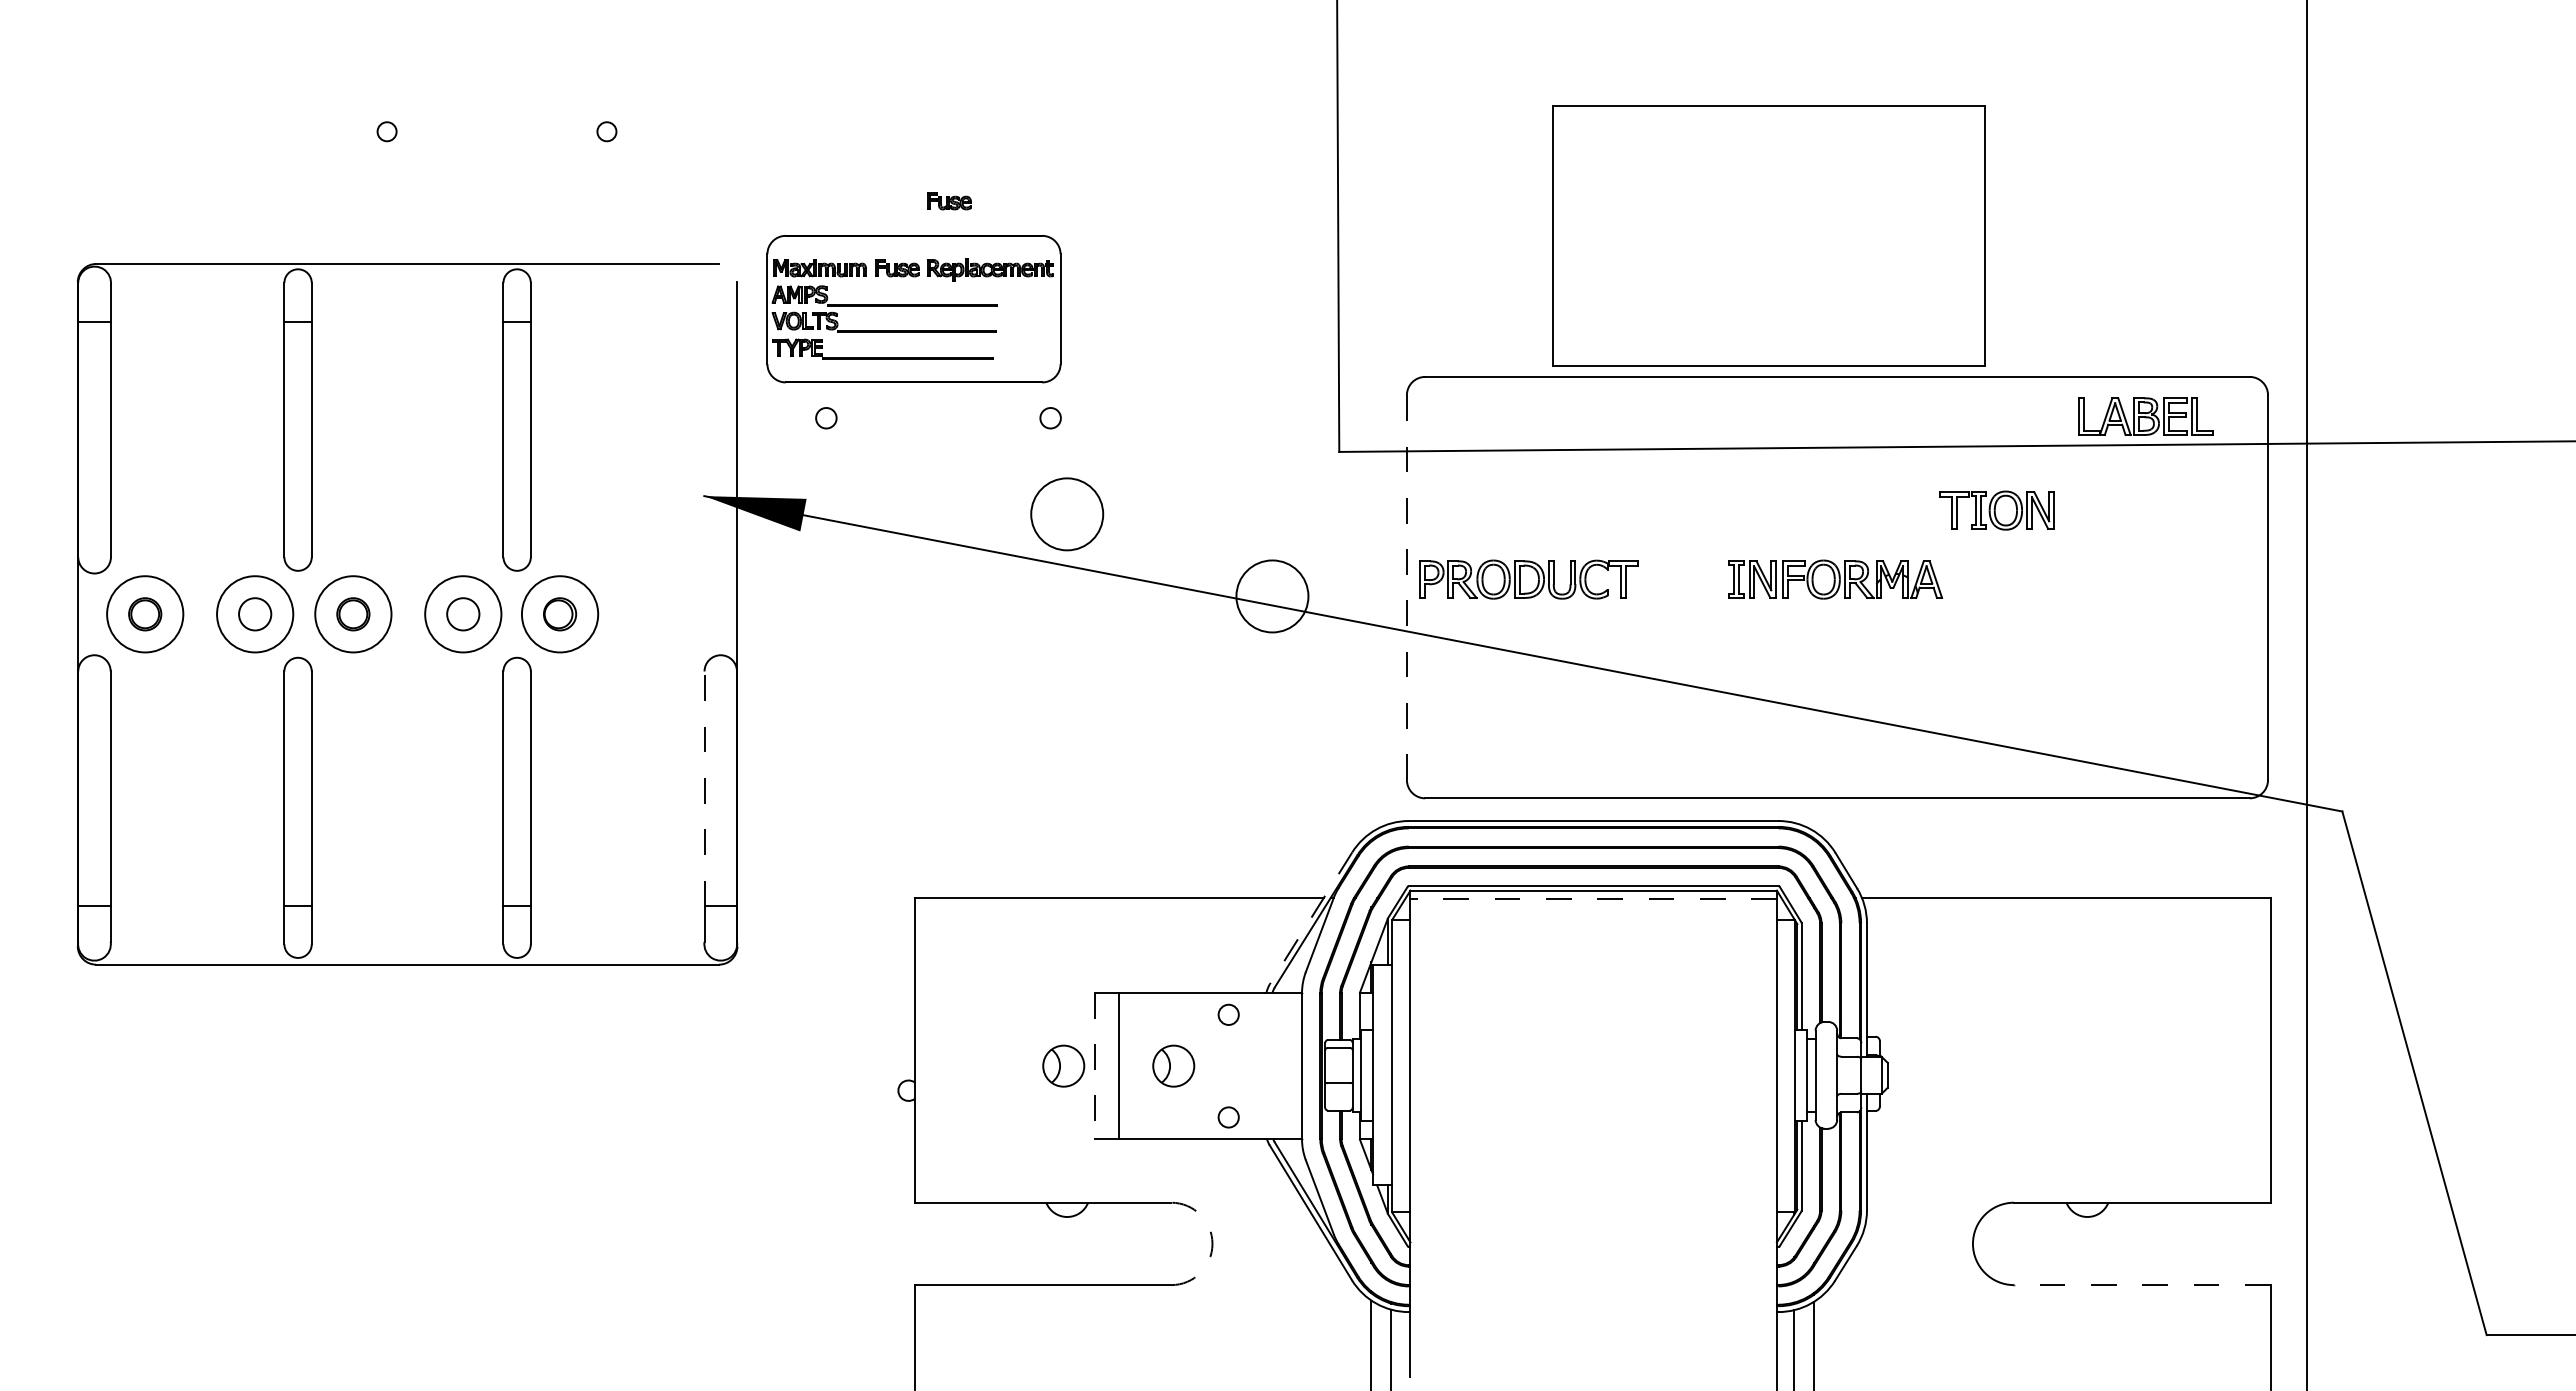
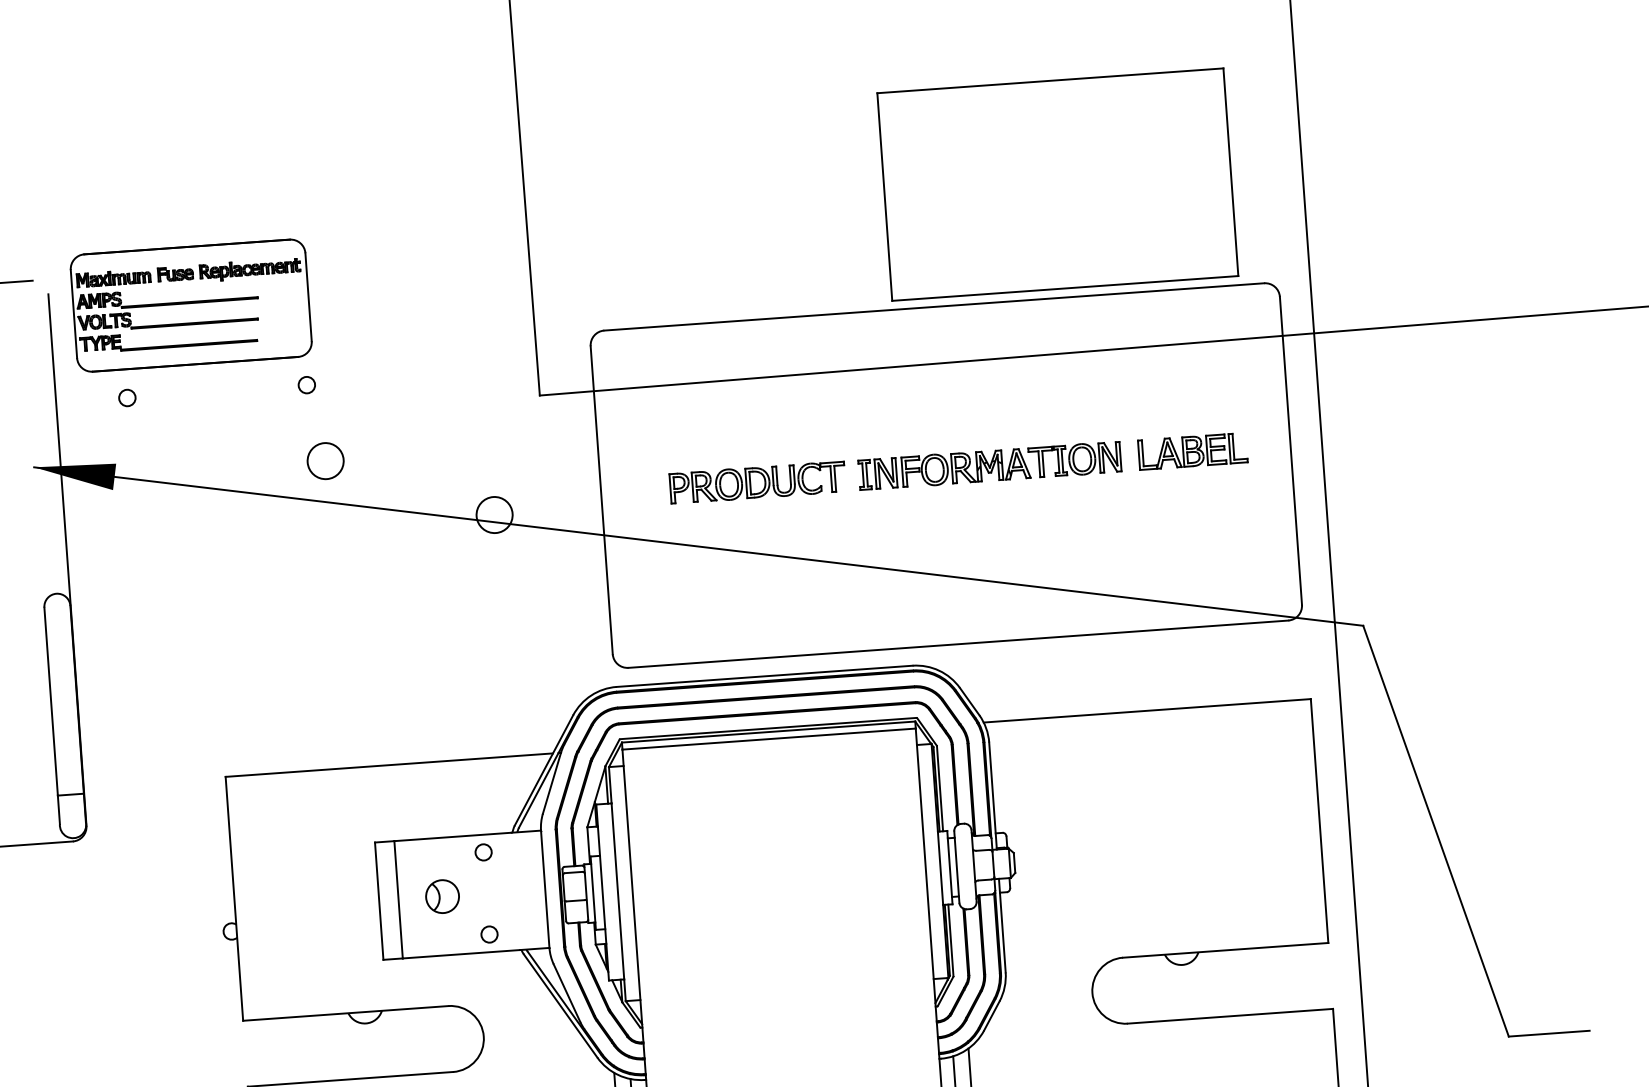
part: (949, 201) -> (213, 217), removed
part: (1768, 235) -> (1057, 184), moved
part: (2145, 416) -> (1192, 451), moved
part: (1996, 510) -> (1074, 459), moved
circle: (1066, 513) -> (325, 460), size x0.62
part: (1528, 579) -> (757, 482), moved
line: (1406, 588) -> (601, 500), dashed -> solid
circle: (1271, 595) -> (493, 514), size x0.62
line: (704, 788) -> (51, 701), dashed -> solid
line: (1593, 899) -> (768, 739), dashed -> solid
line: (1311, 918) -> (544, 770), dashed -> solid
part: (1063, 1065) -> (354, 902), removed
line: (1094, 1066) -> (379, 901), dashed -> solid
arc: (1212, 1243) -> (483, 1036), dashed -> solid
line: (2141, 1285) -> (1229, 1016), dashed -> solid

